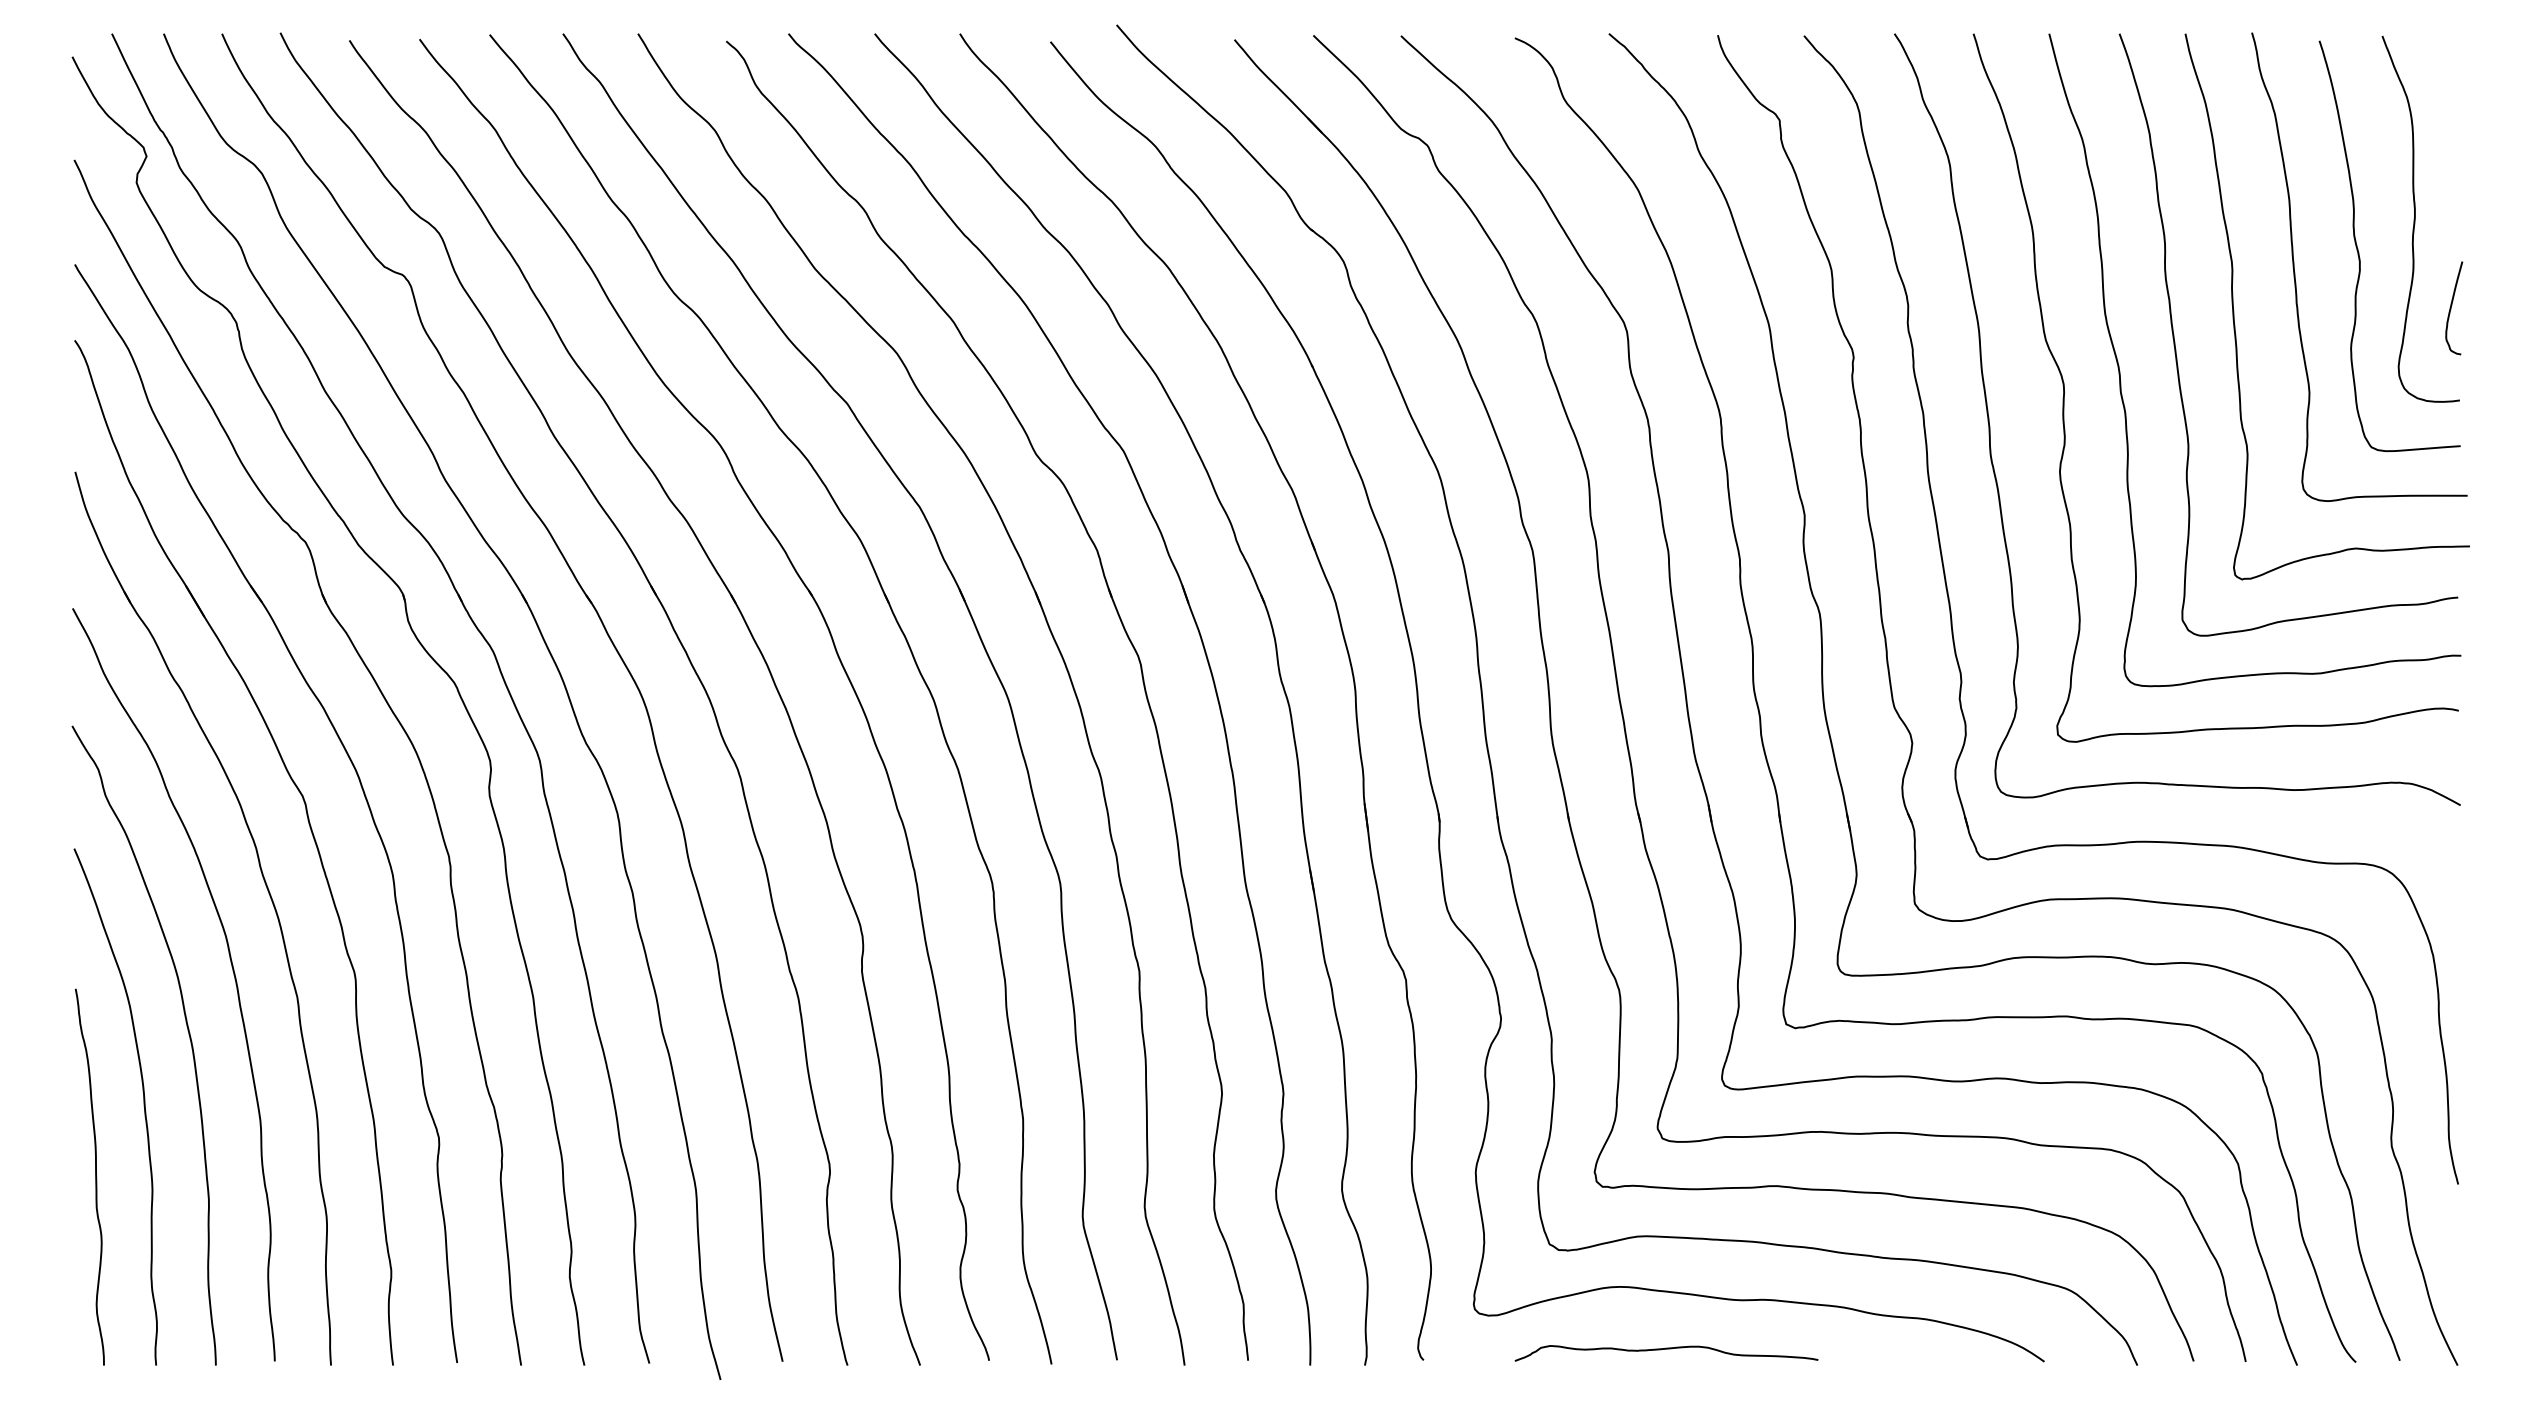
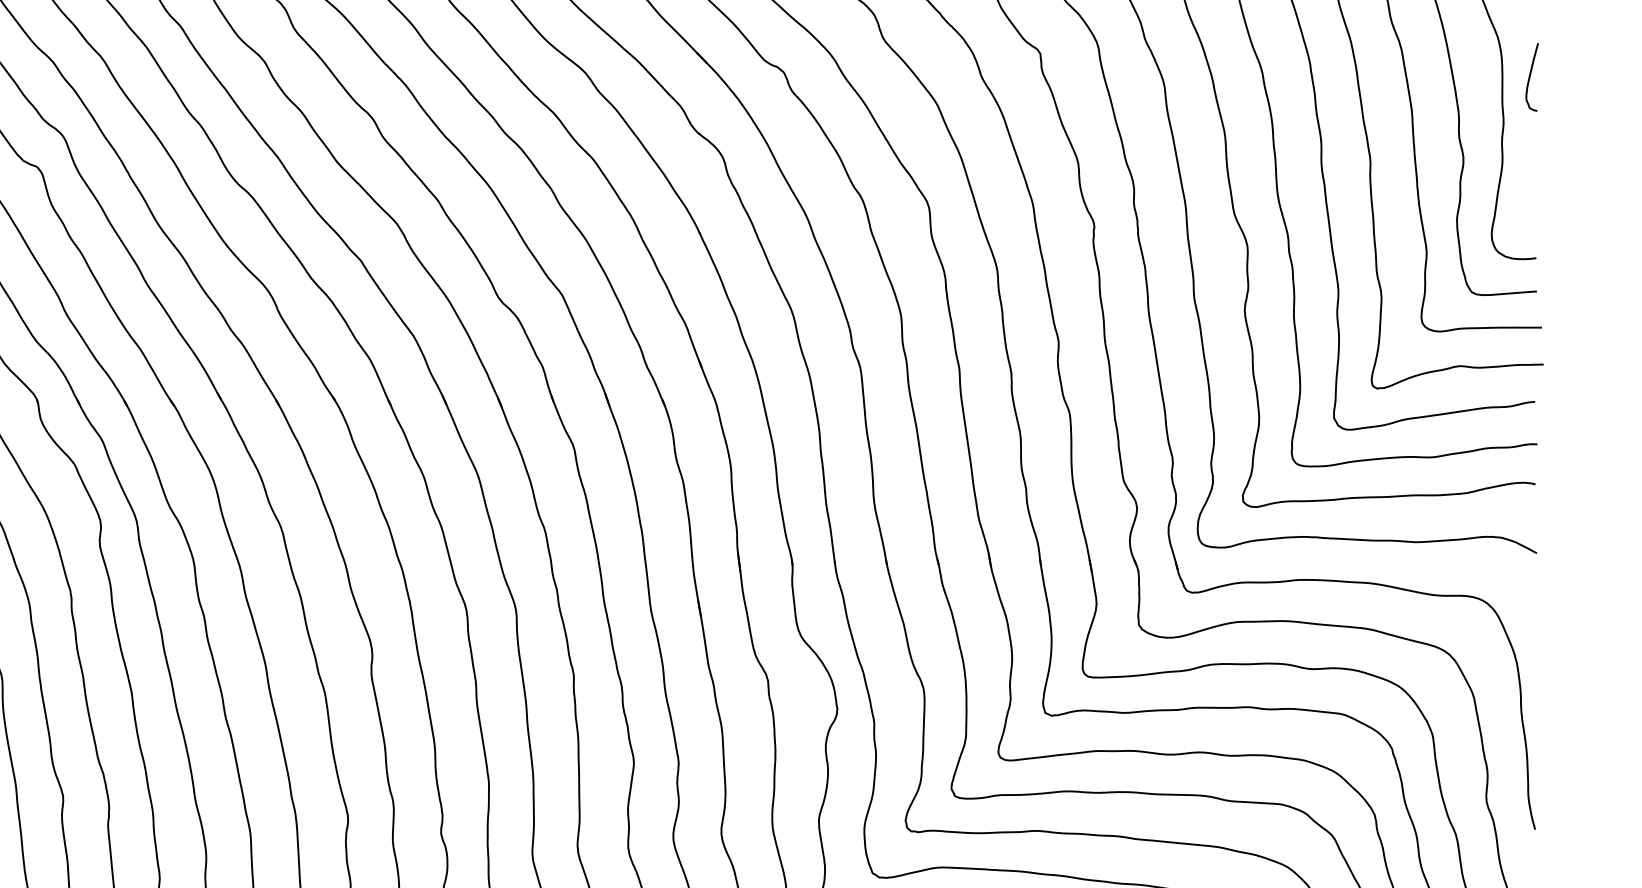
curve: (2451, 308) -> (1530, 77), moved

